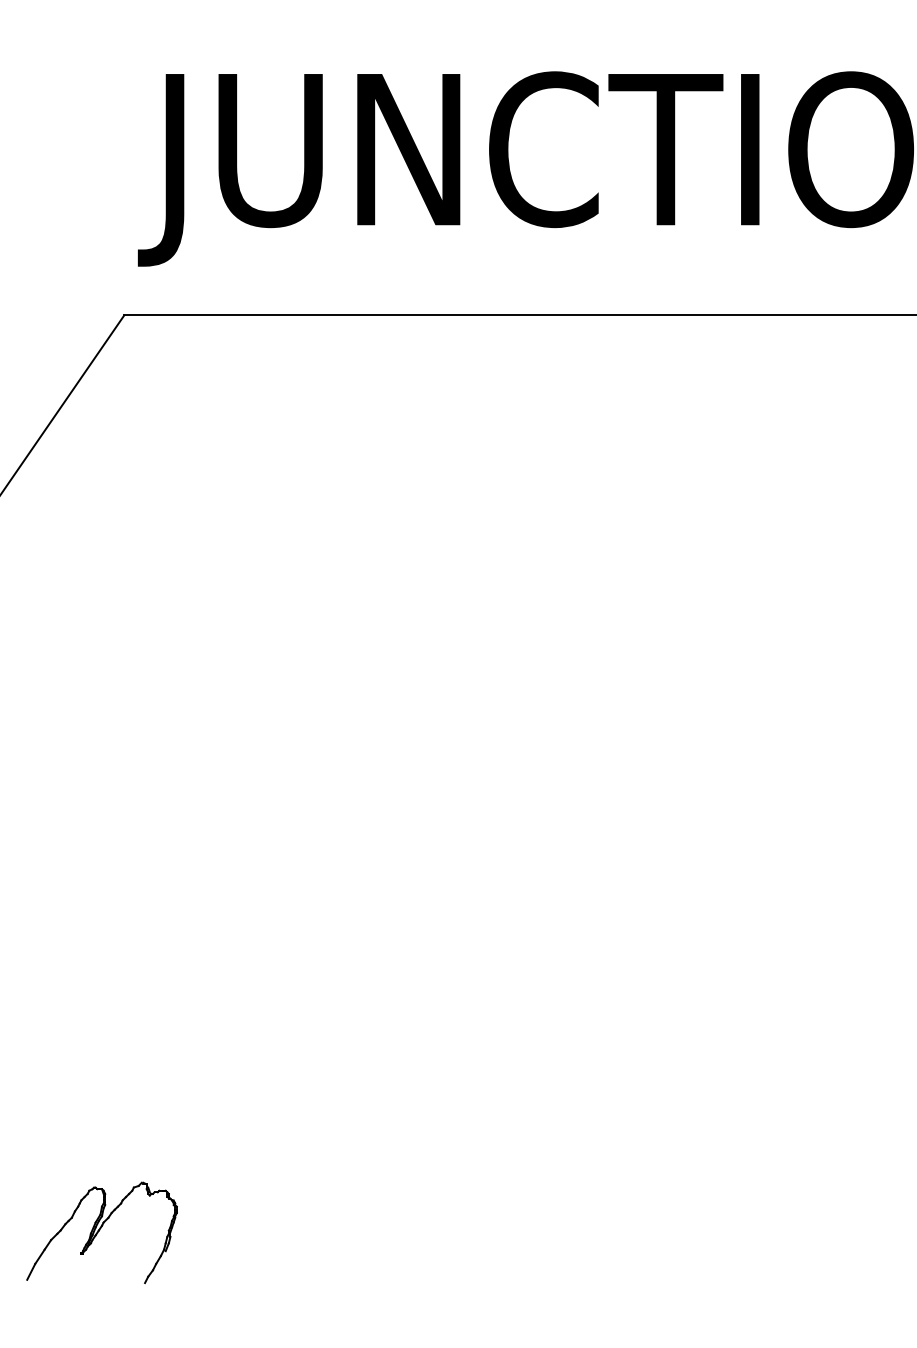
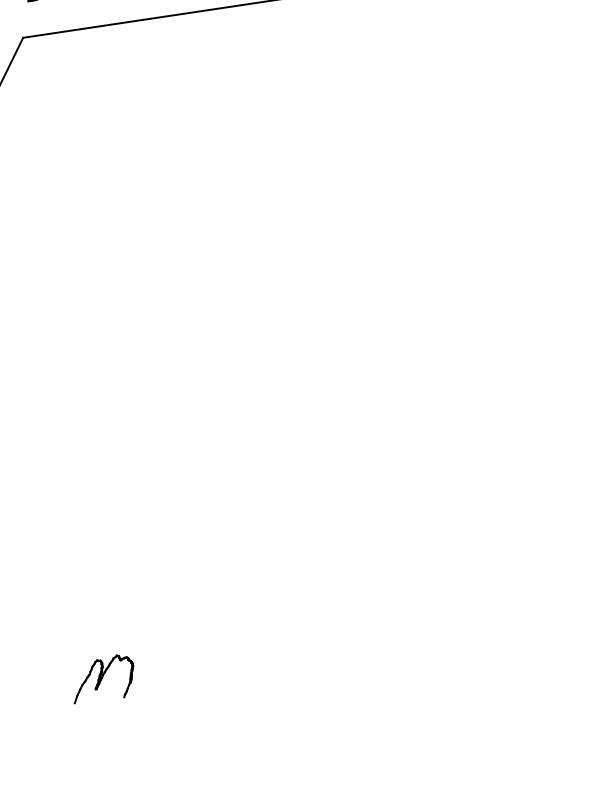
part: (101, 1232) -> (102, 678), size x0.6

